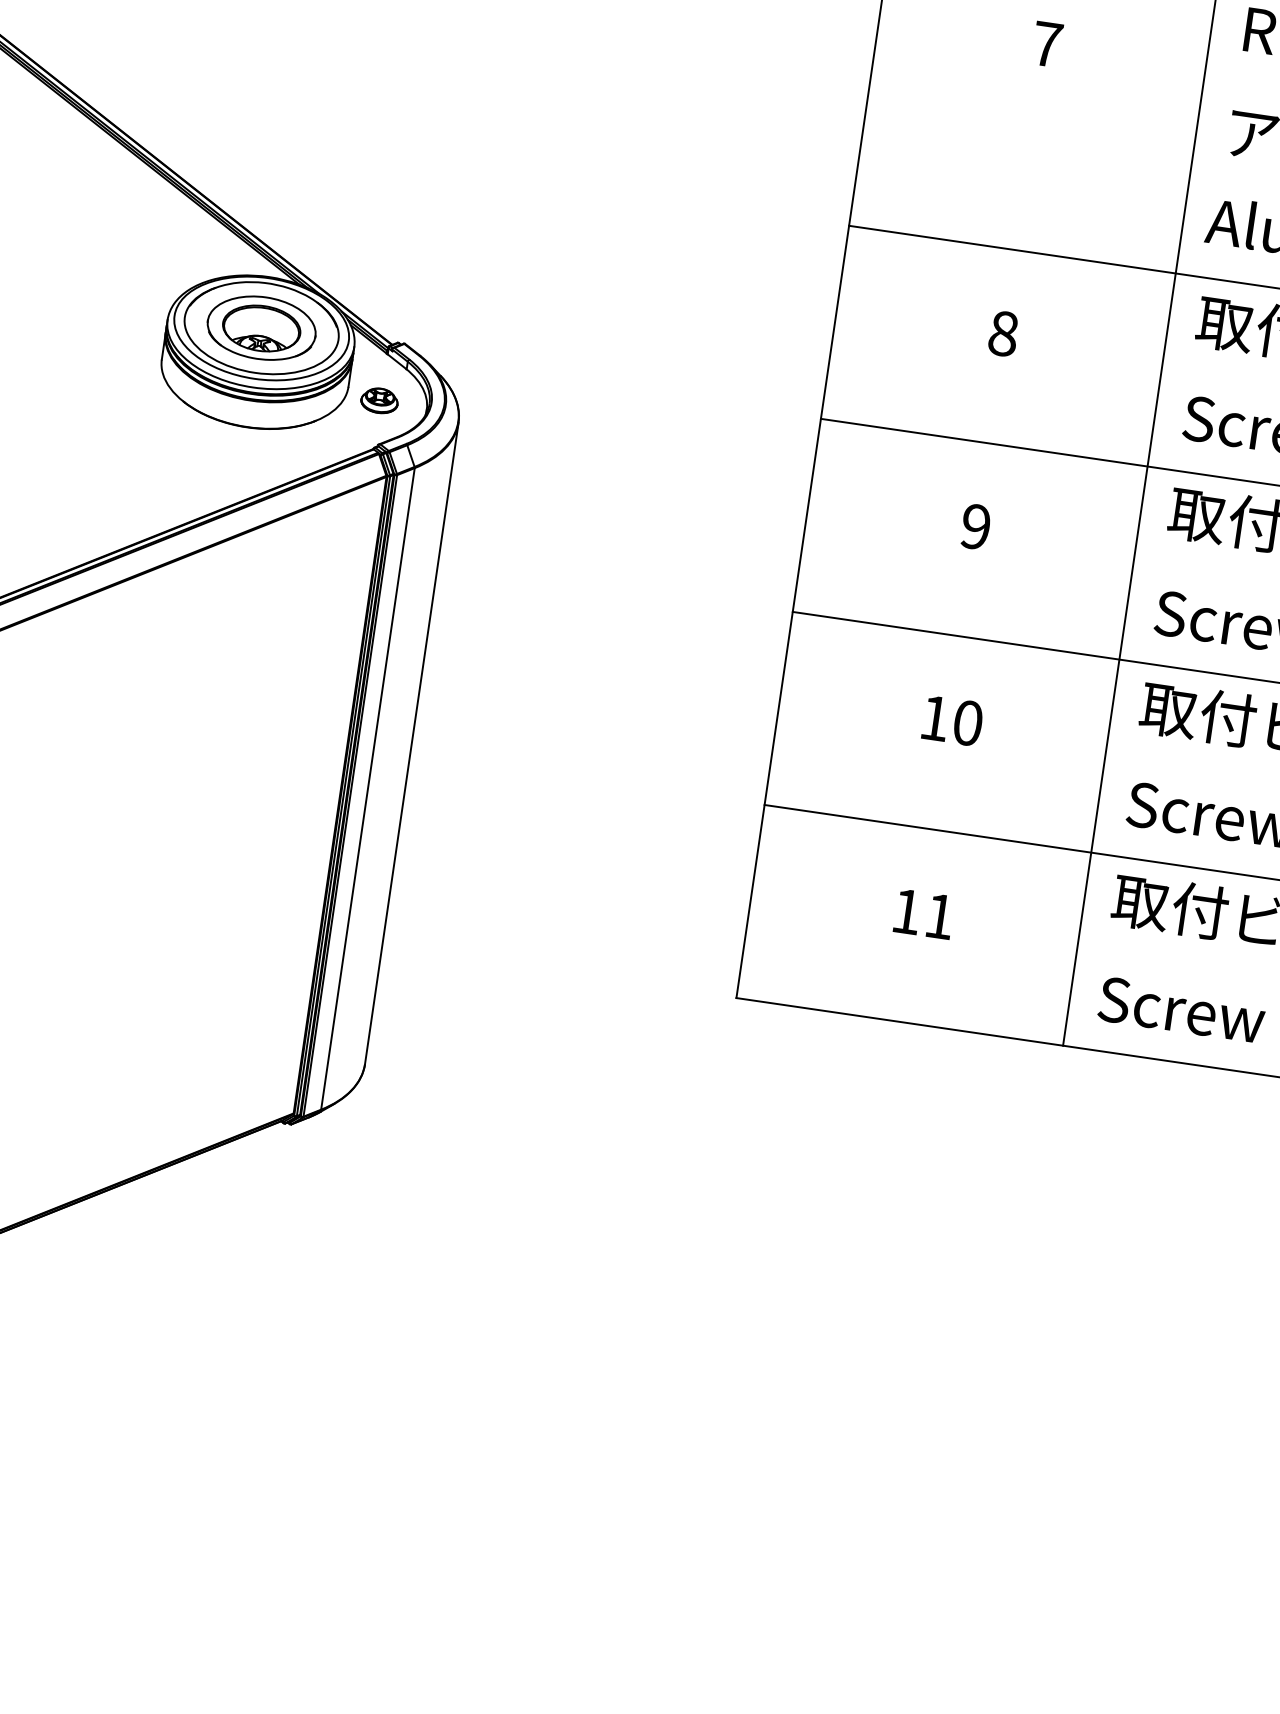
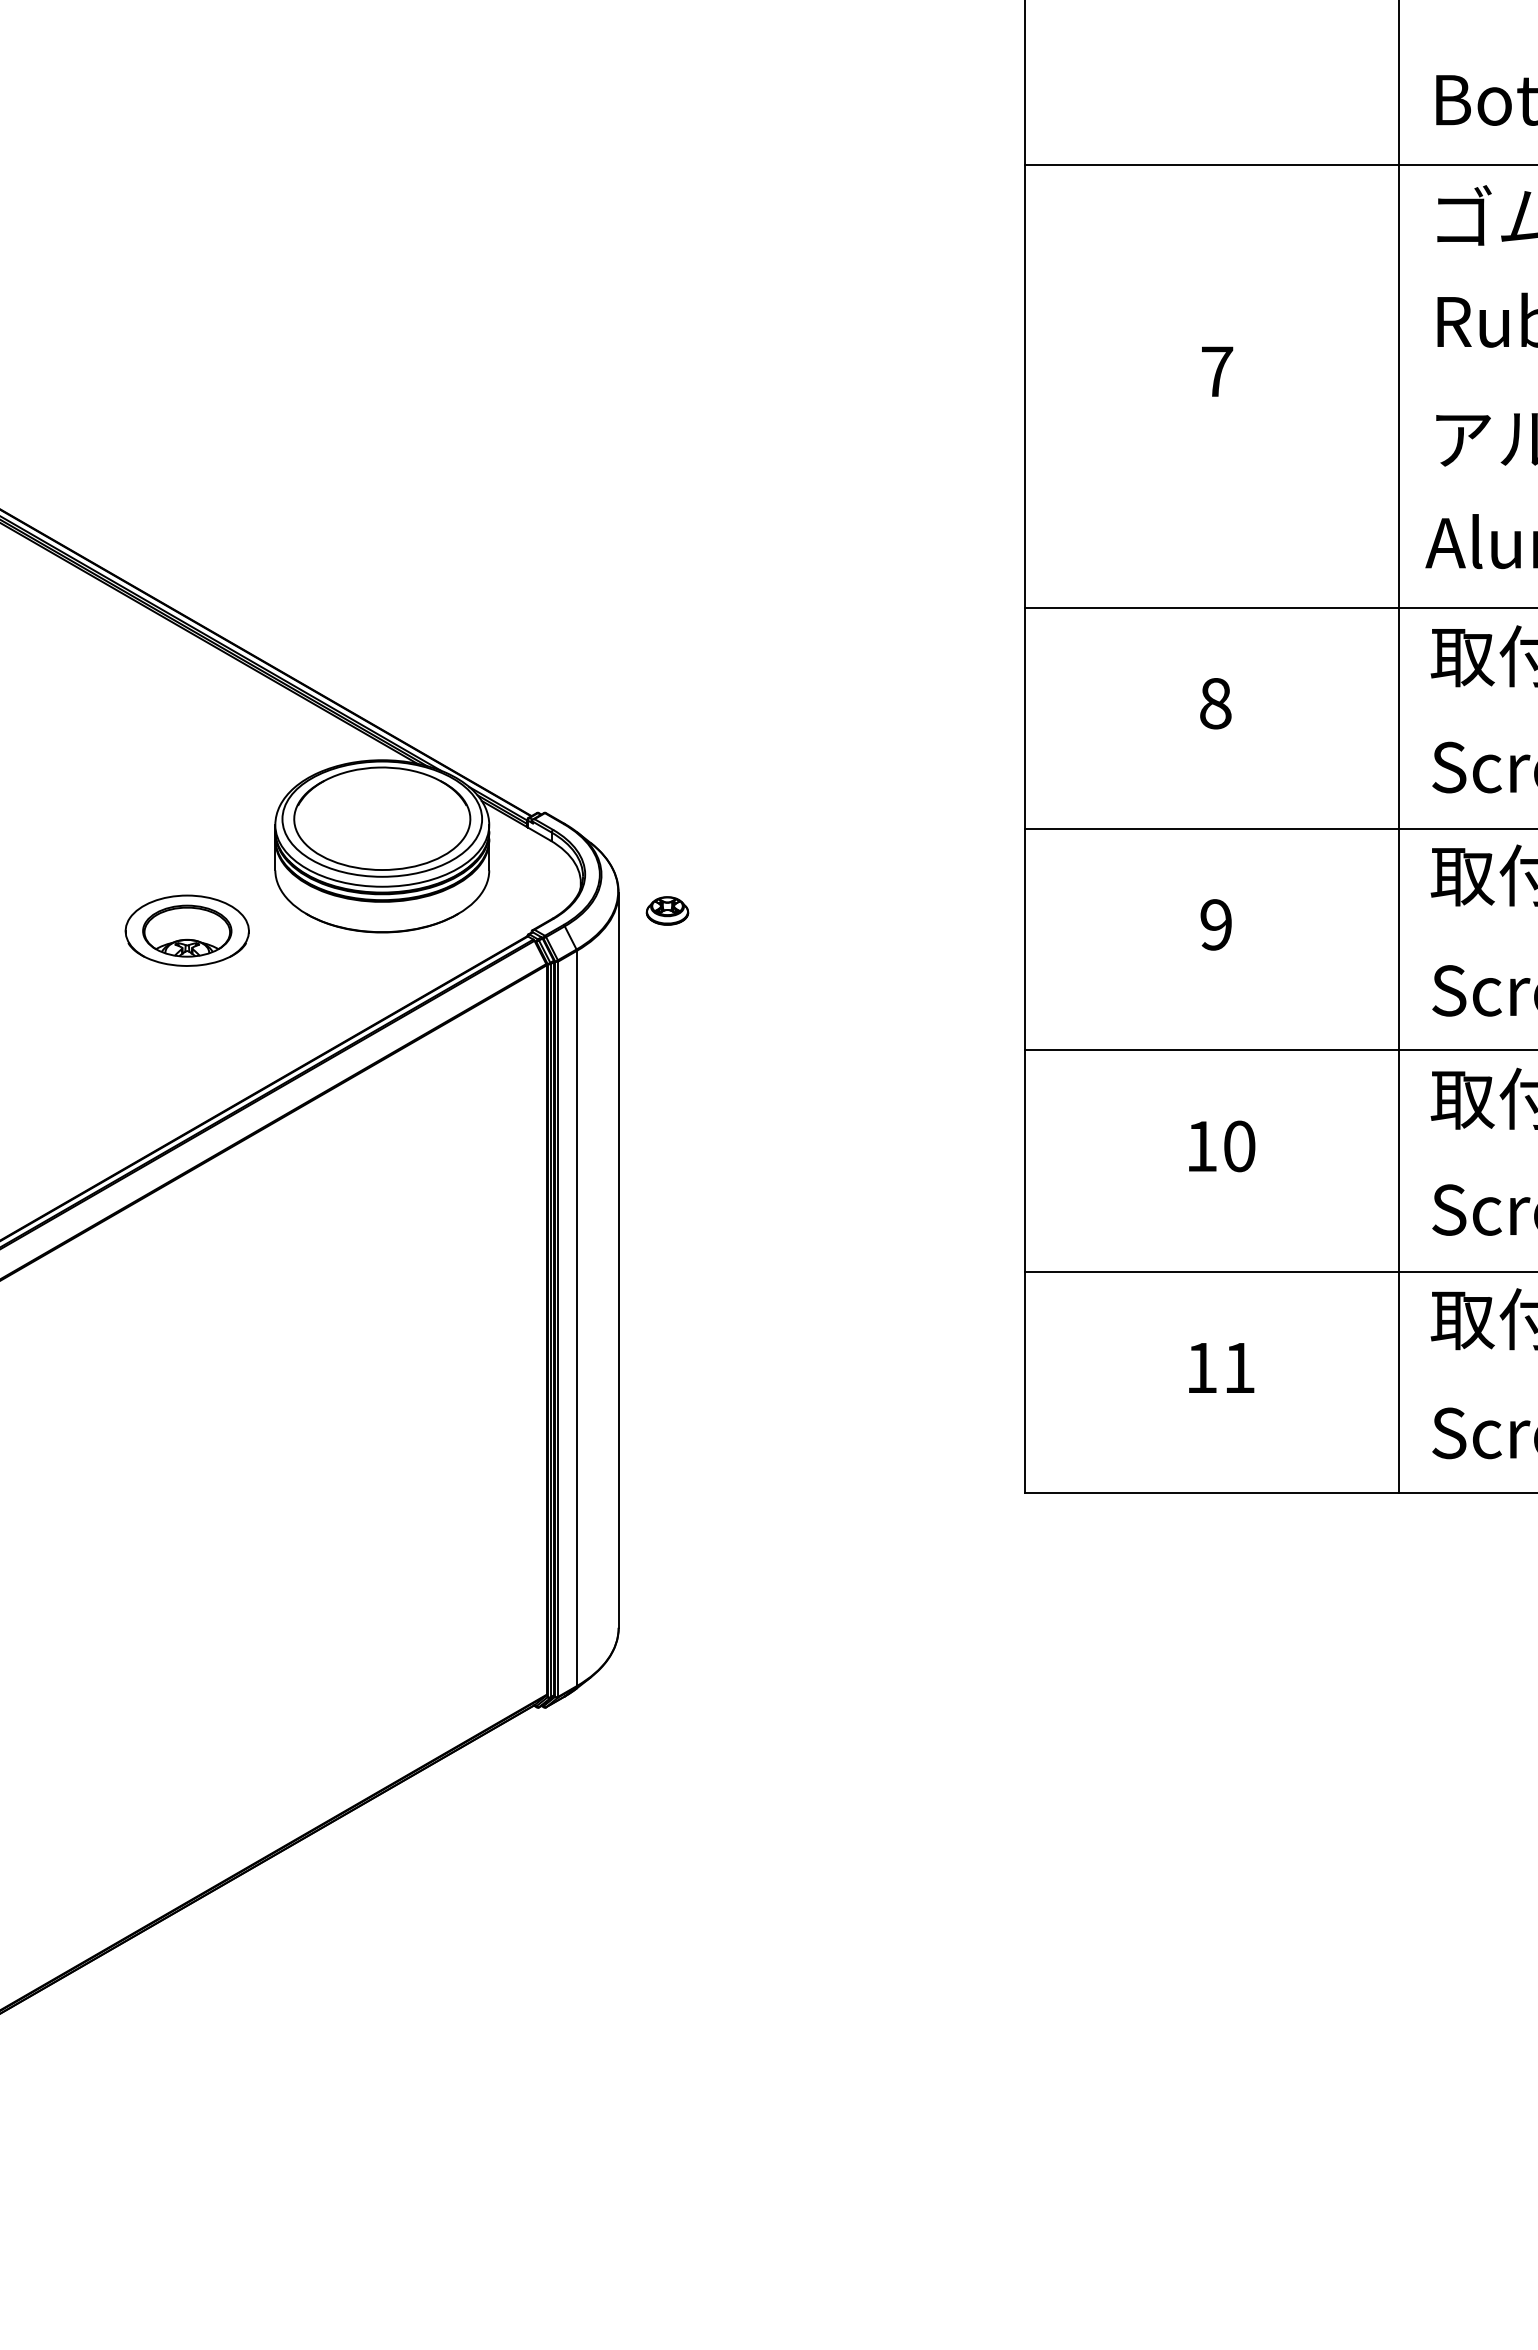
part: (261, 327) -> (186, 930), moved
part: (379, 400) -> (667, 910), moved

